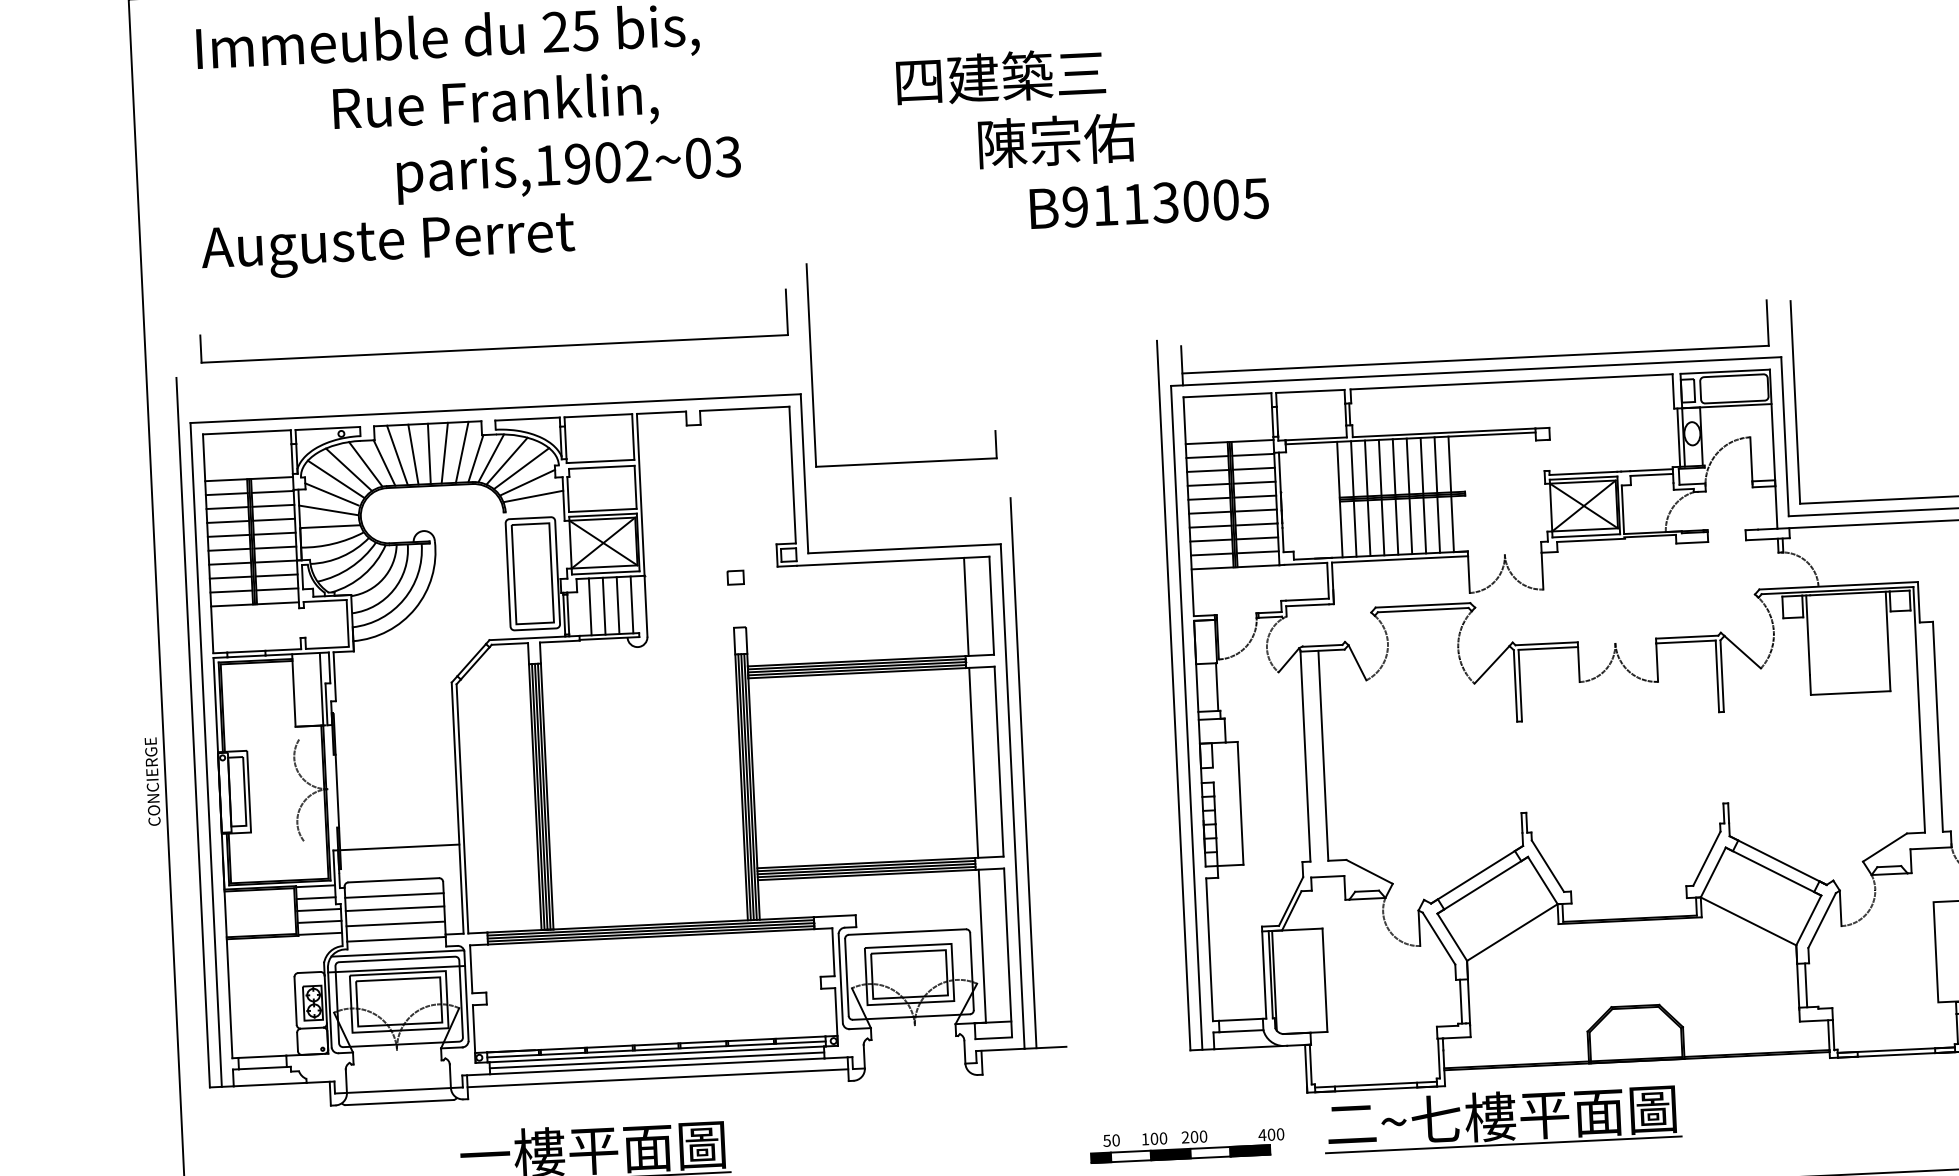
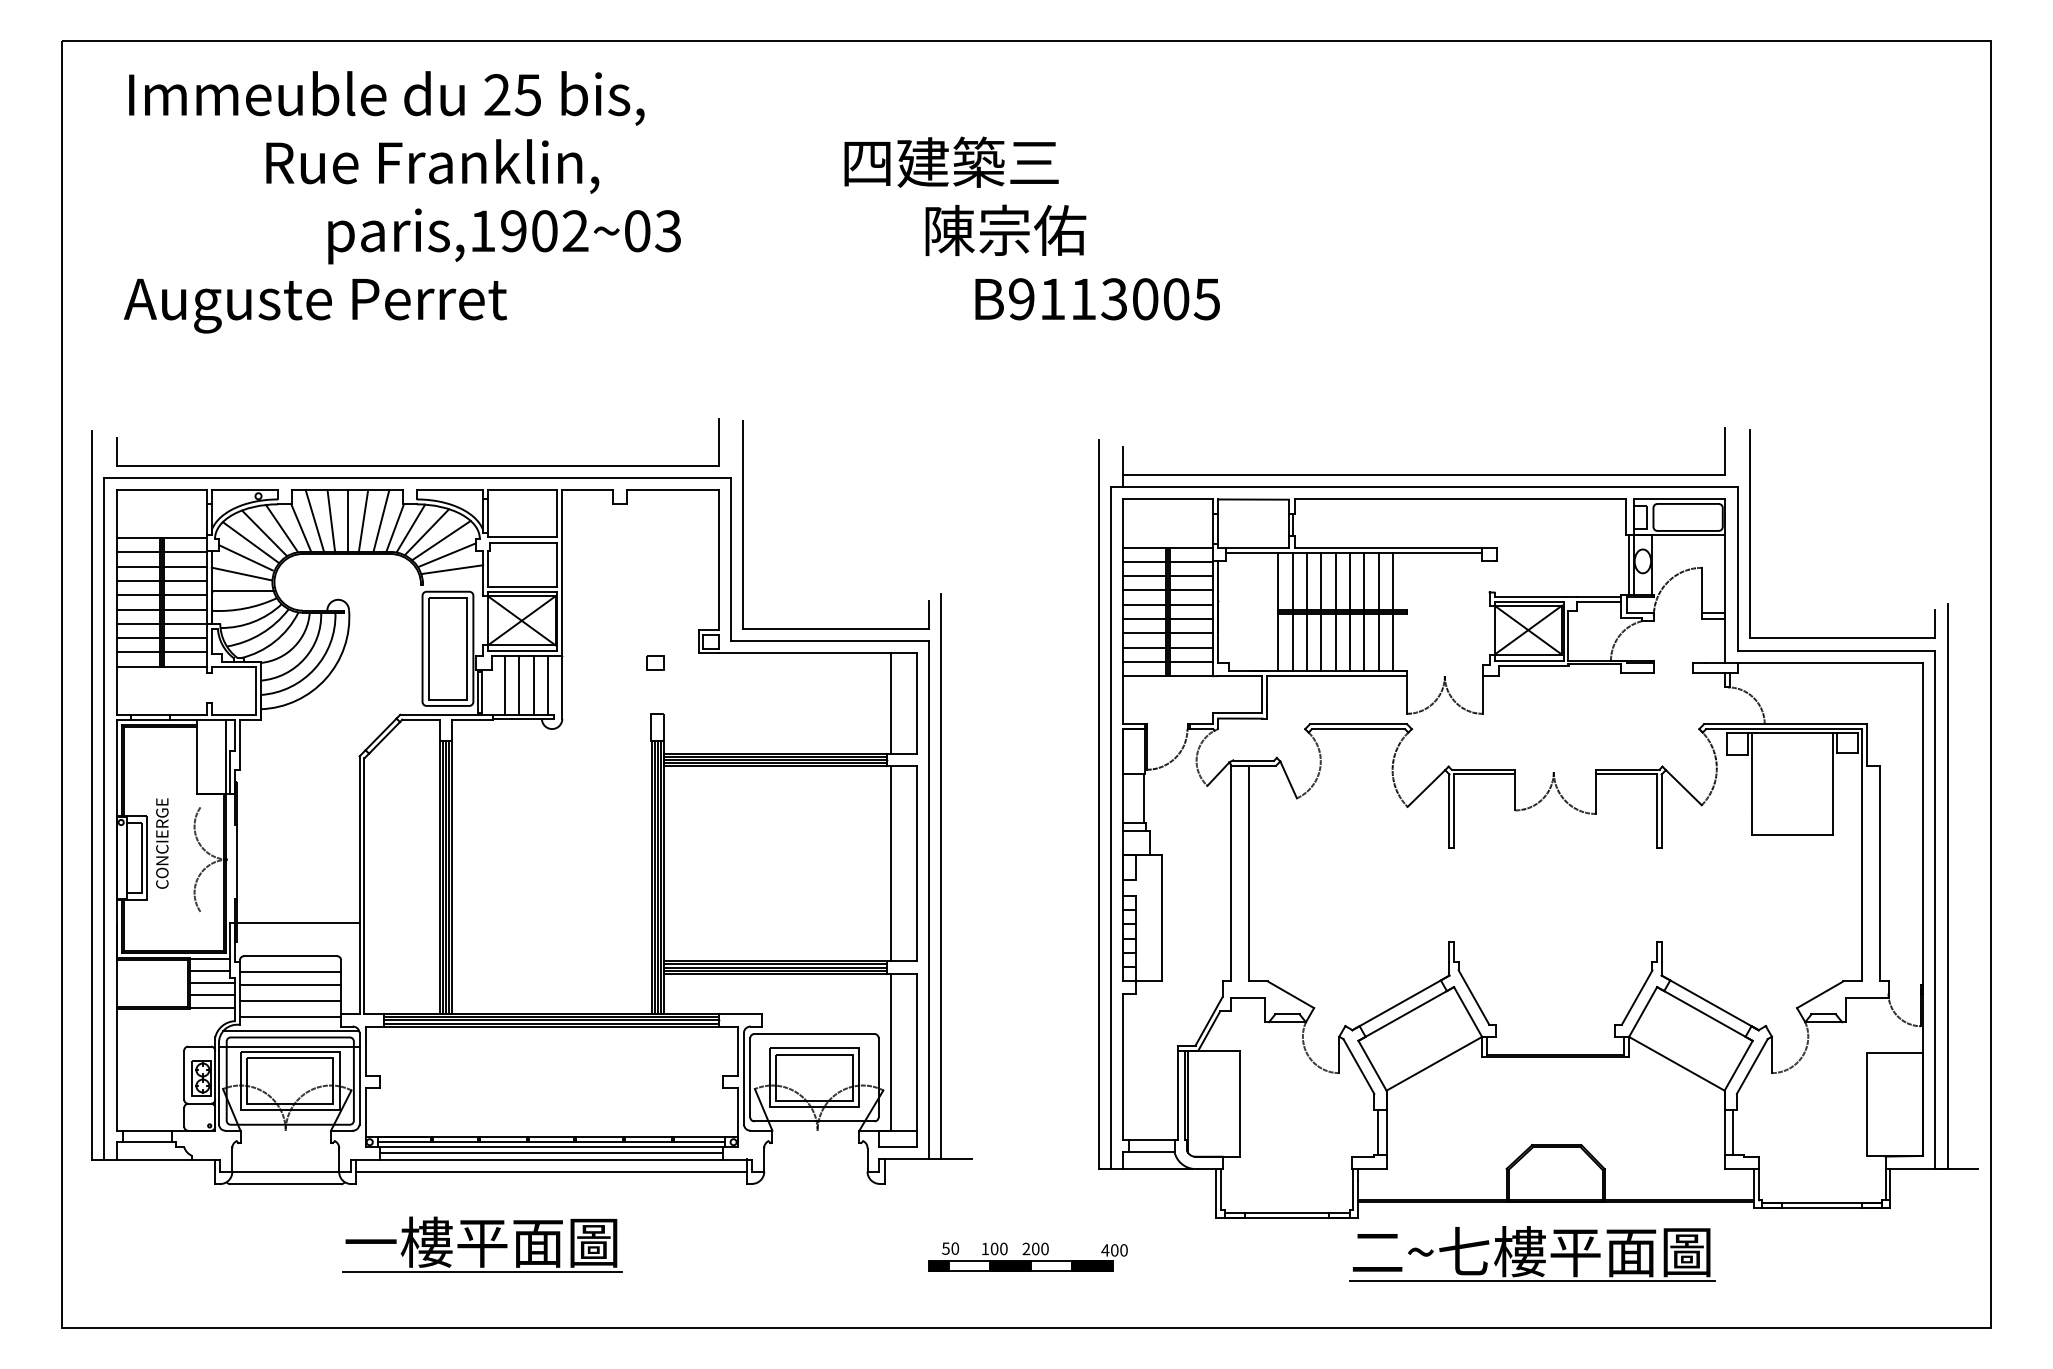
part: (494, 348) -> (417, 465), moved
part: (811, 365) -> (743, 524), moved
text: (152, 781) -> (162, 843), moved
part: (1502, 1118) -> (1532, 1253), moved
part: (1186, 1144) -> (1027, 1256), moved

